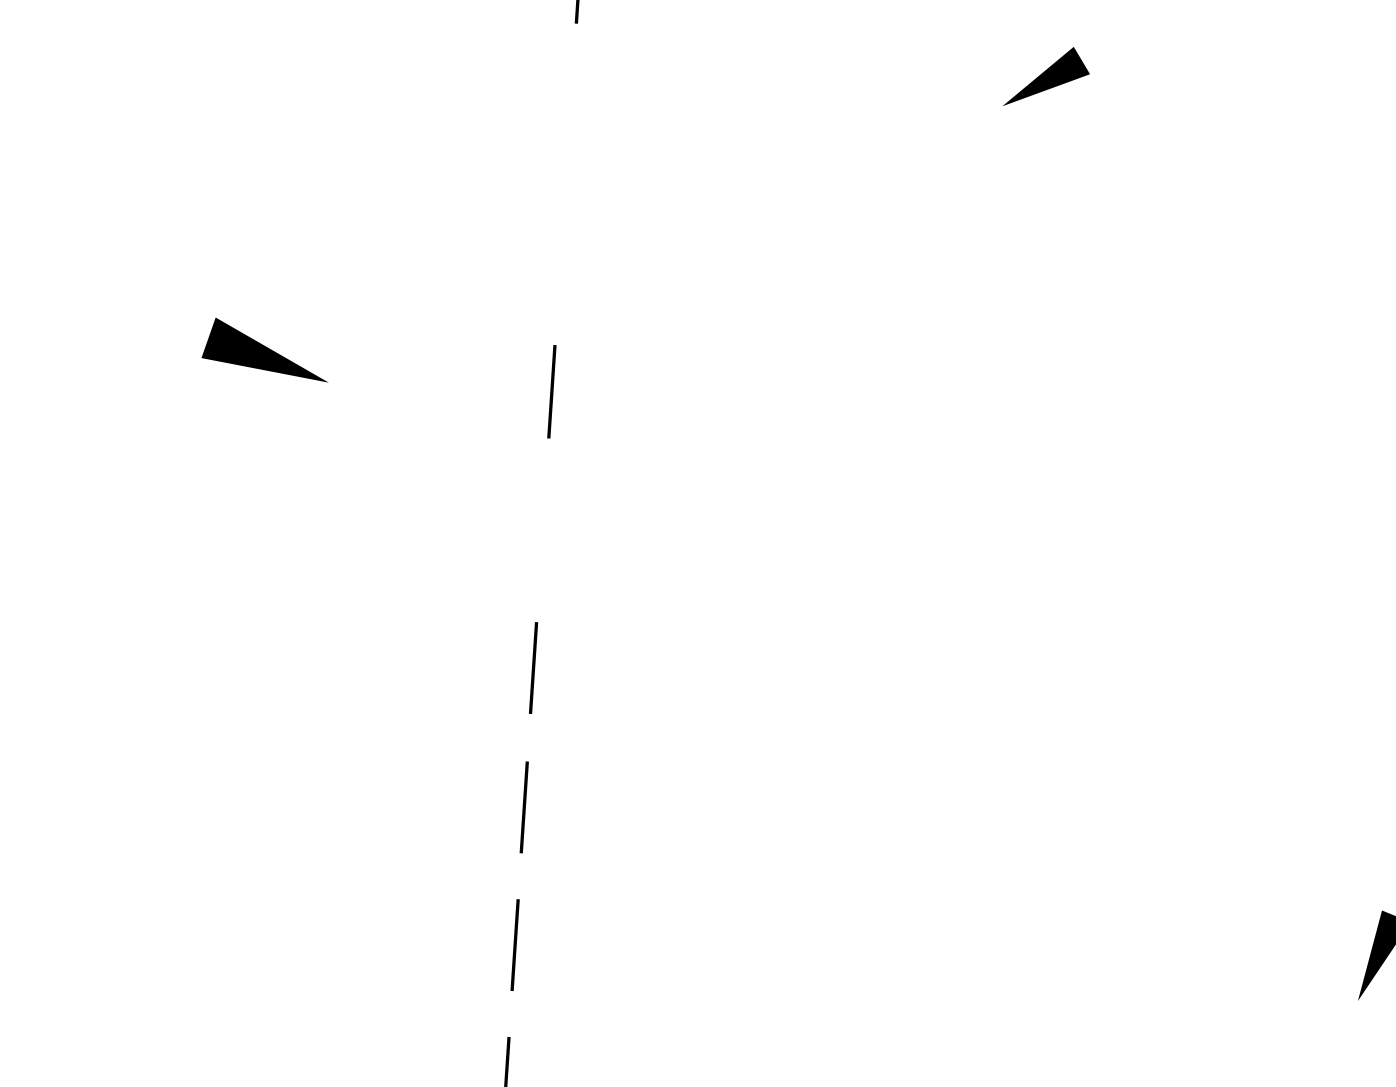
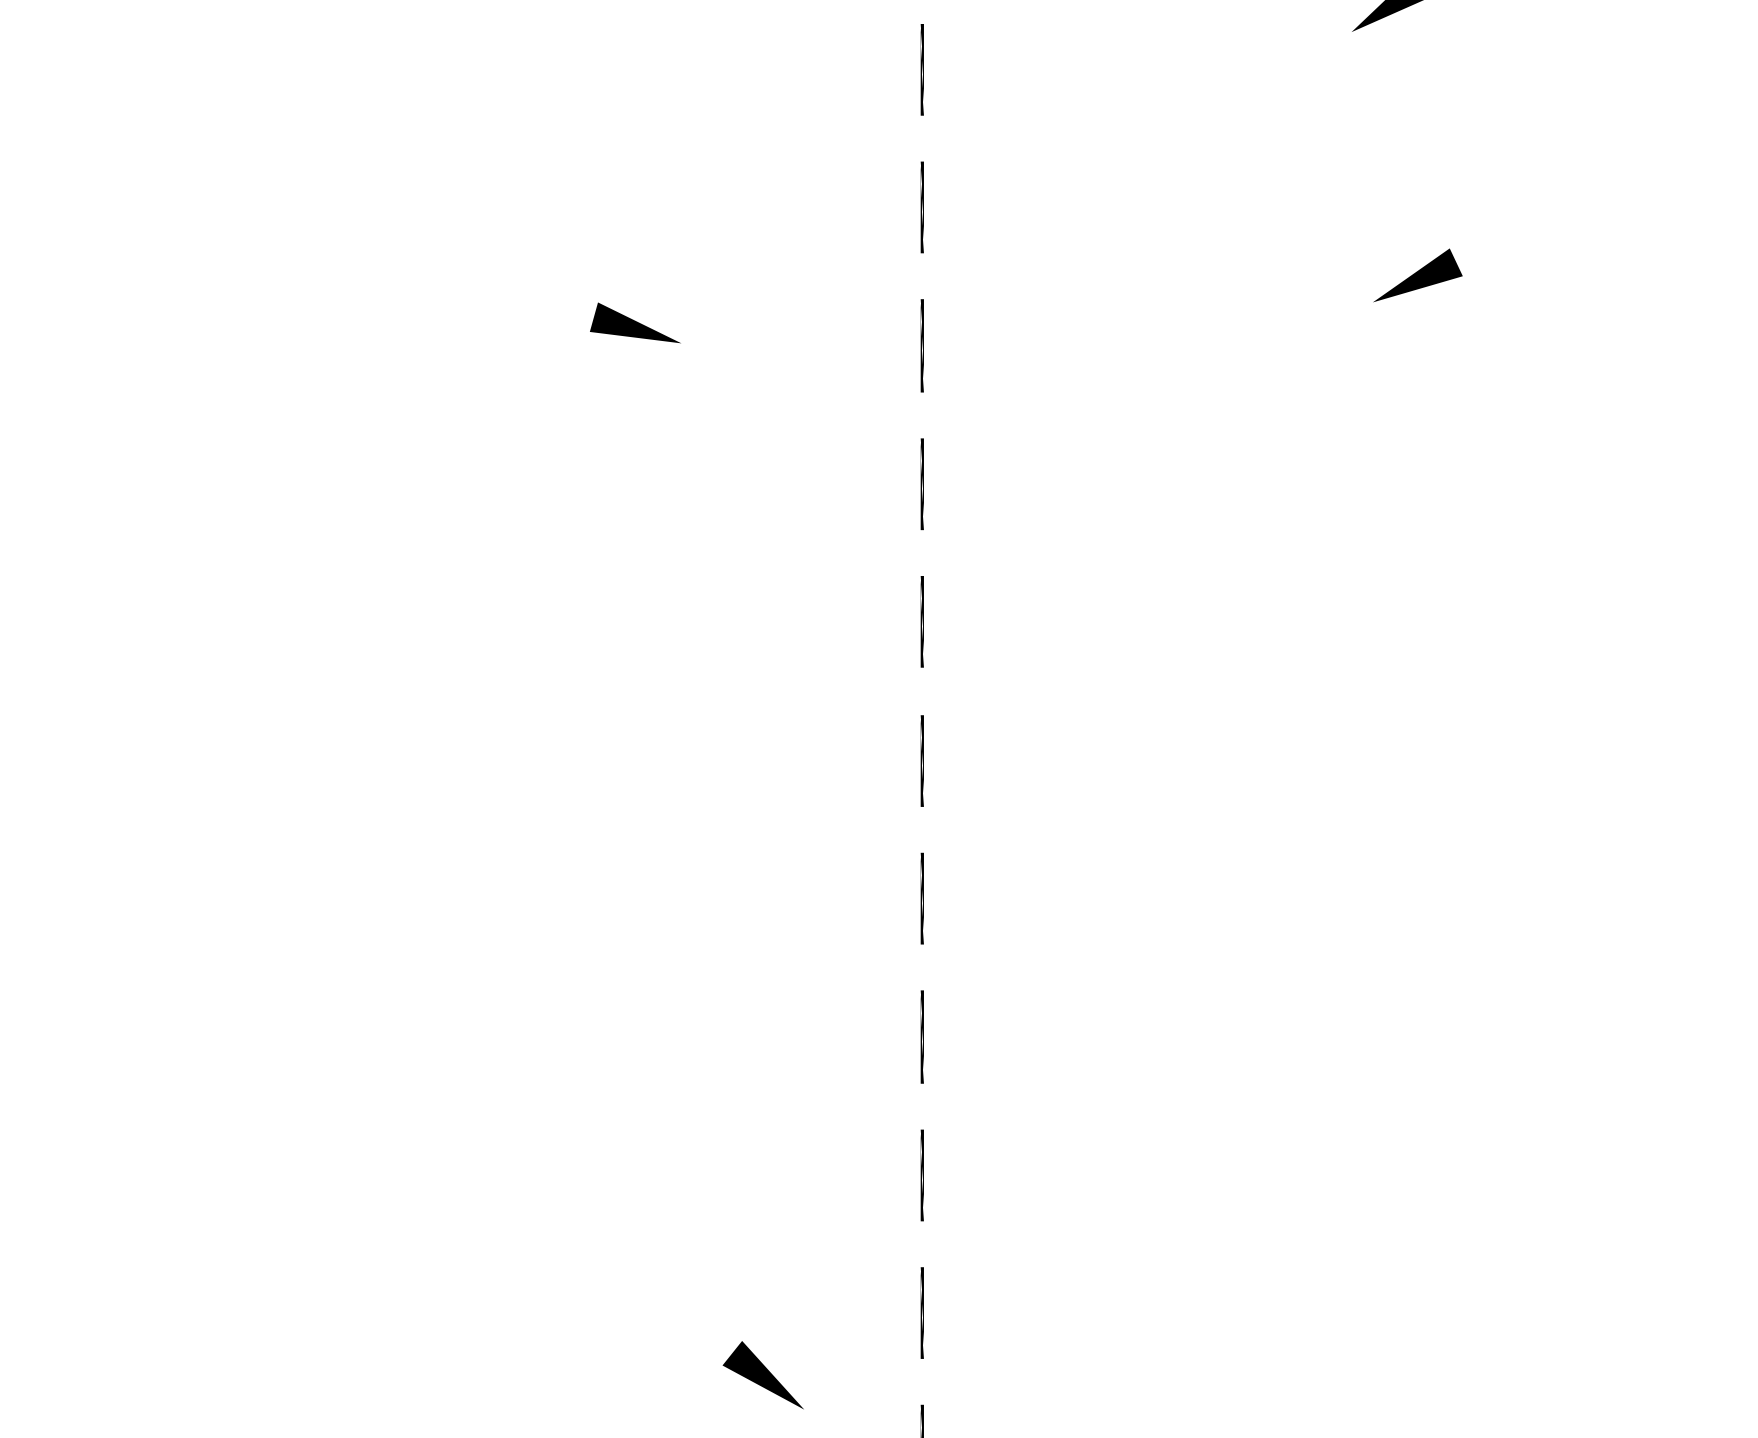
line: (569, 115) -> (921, 69), added
line: (560, 253) -> (921, 207), added
part: (266, 349) -> (635, 322), size x0.71
fill: (1052, 354) -> (1417, 275), added
line: (541, 530) -> (921, 484), added

